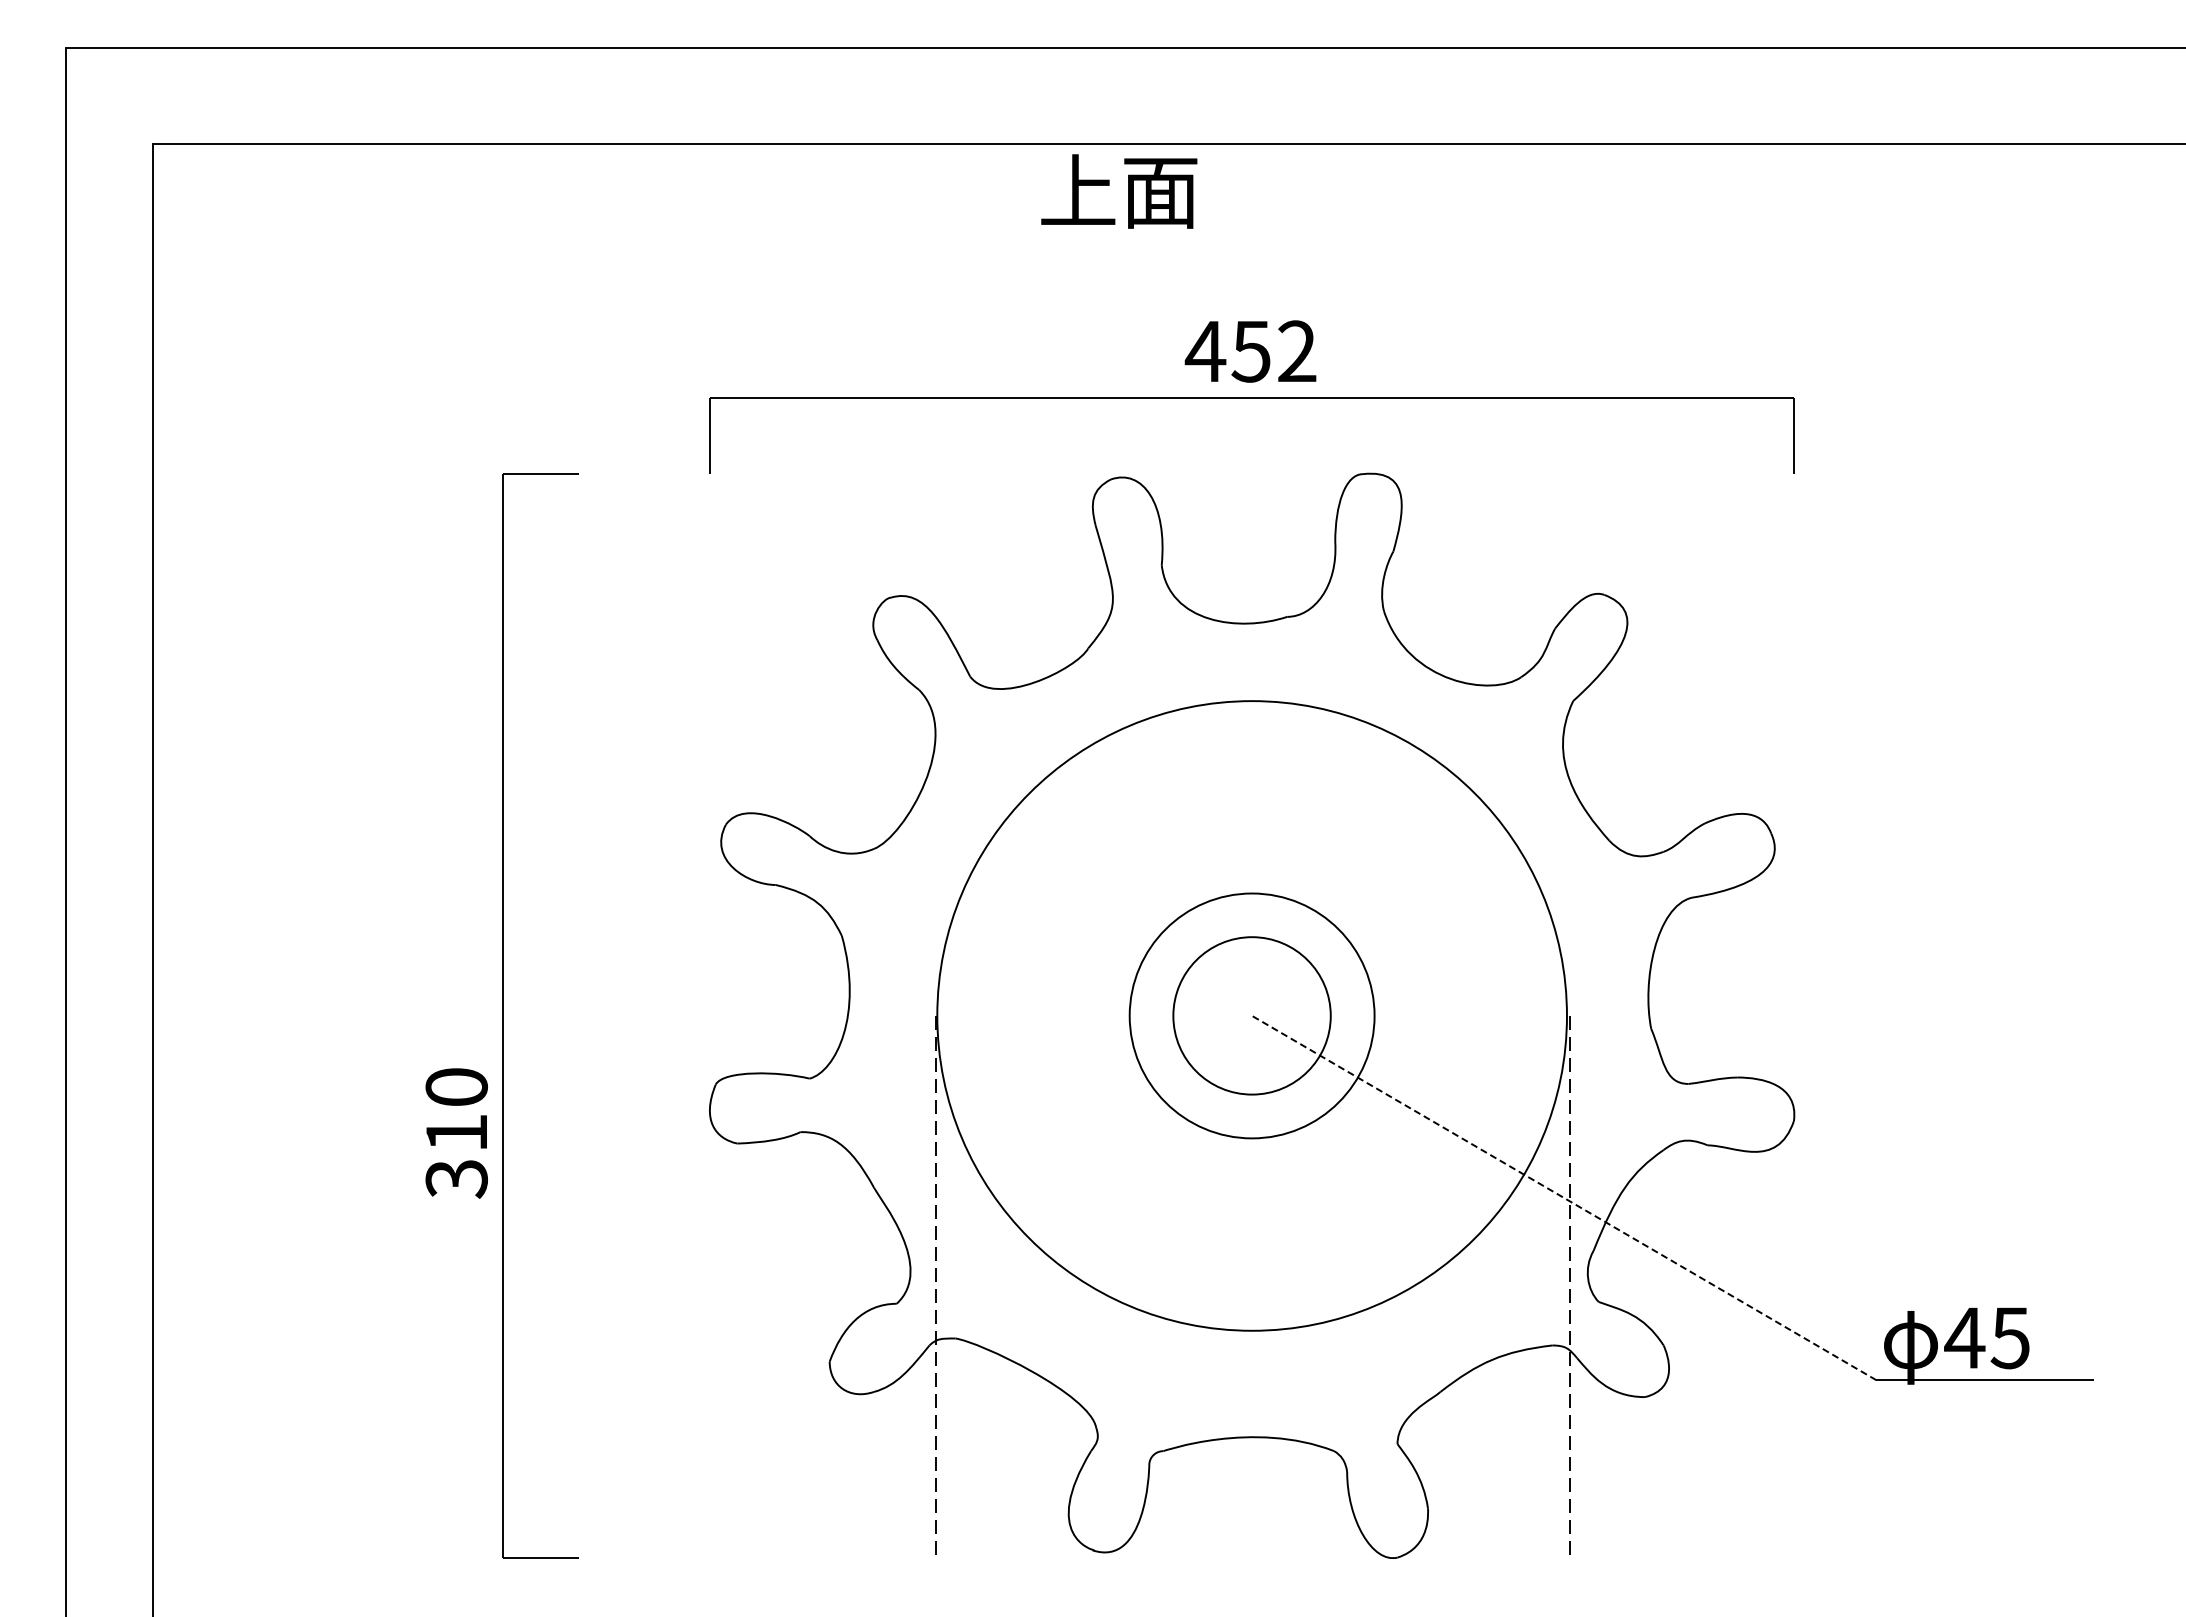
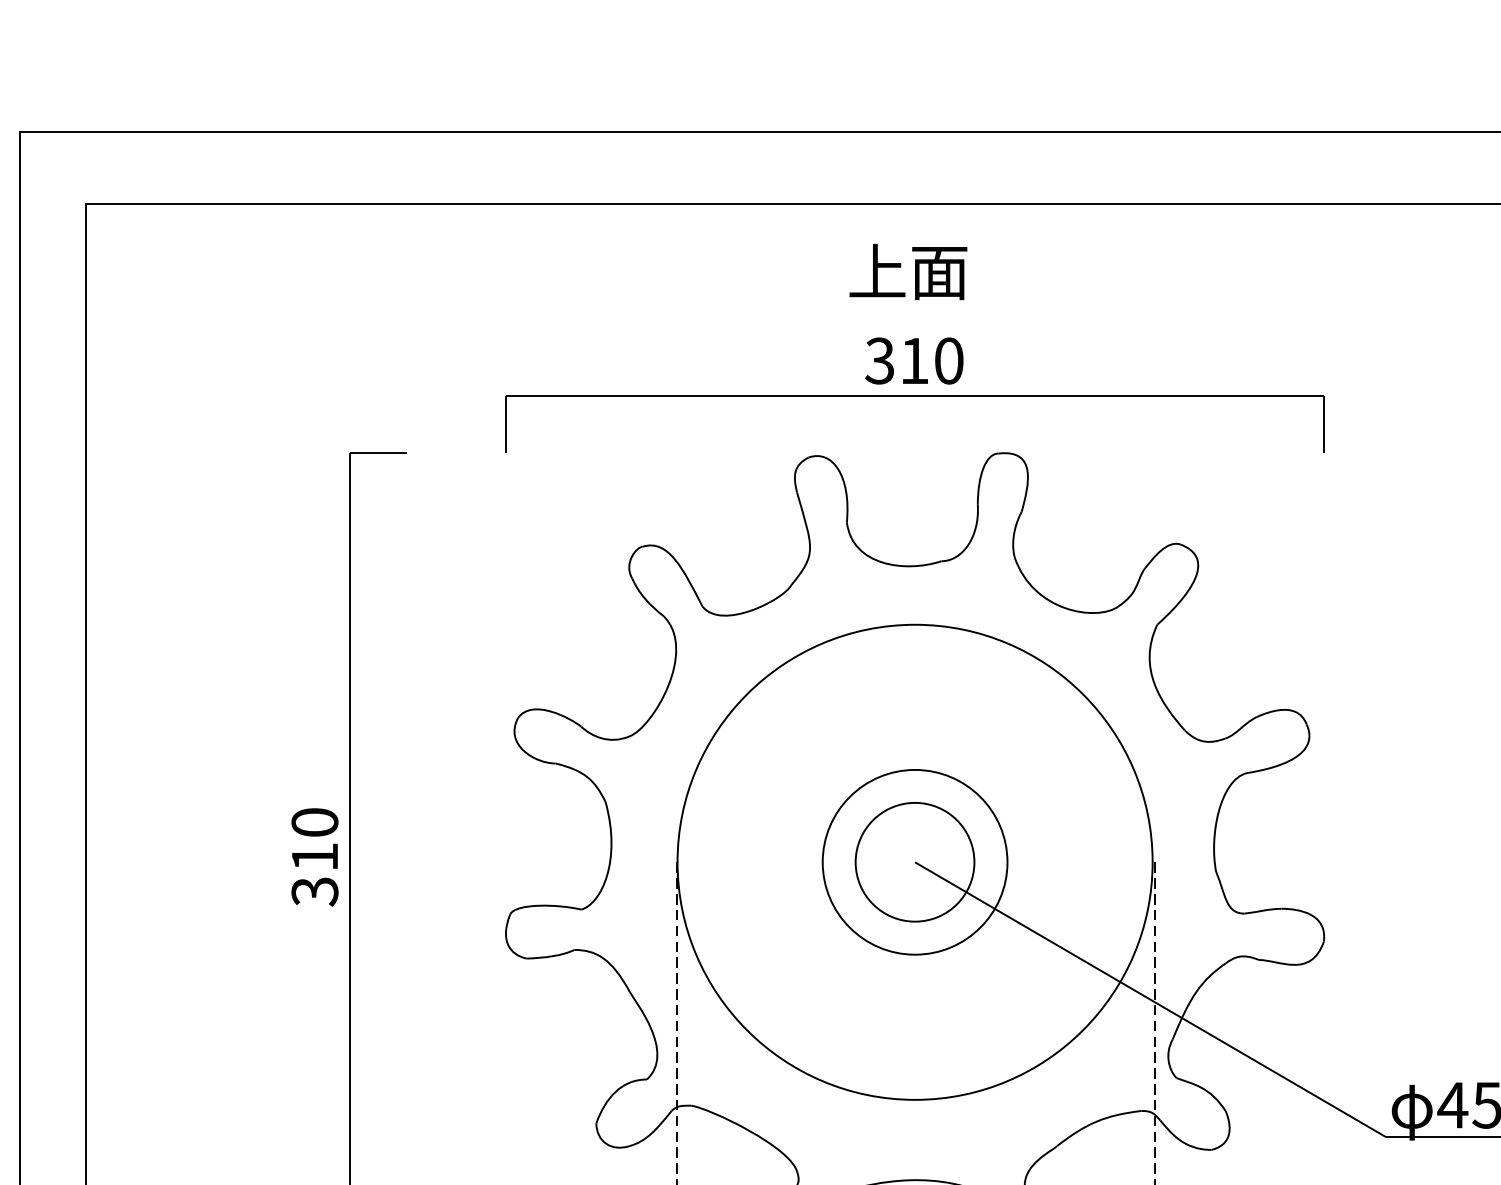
text: (1119, 191) -> (908, 271), moved
text: (1250, 351) -> (913, 360), 452 -> 310
text: (456, 1133) -> (314, 857), moved
line: (1563, 1197) -> (1150, 999), dashed -> solid

